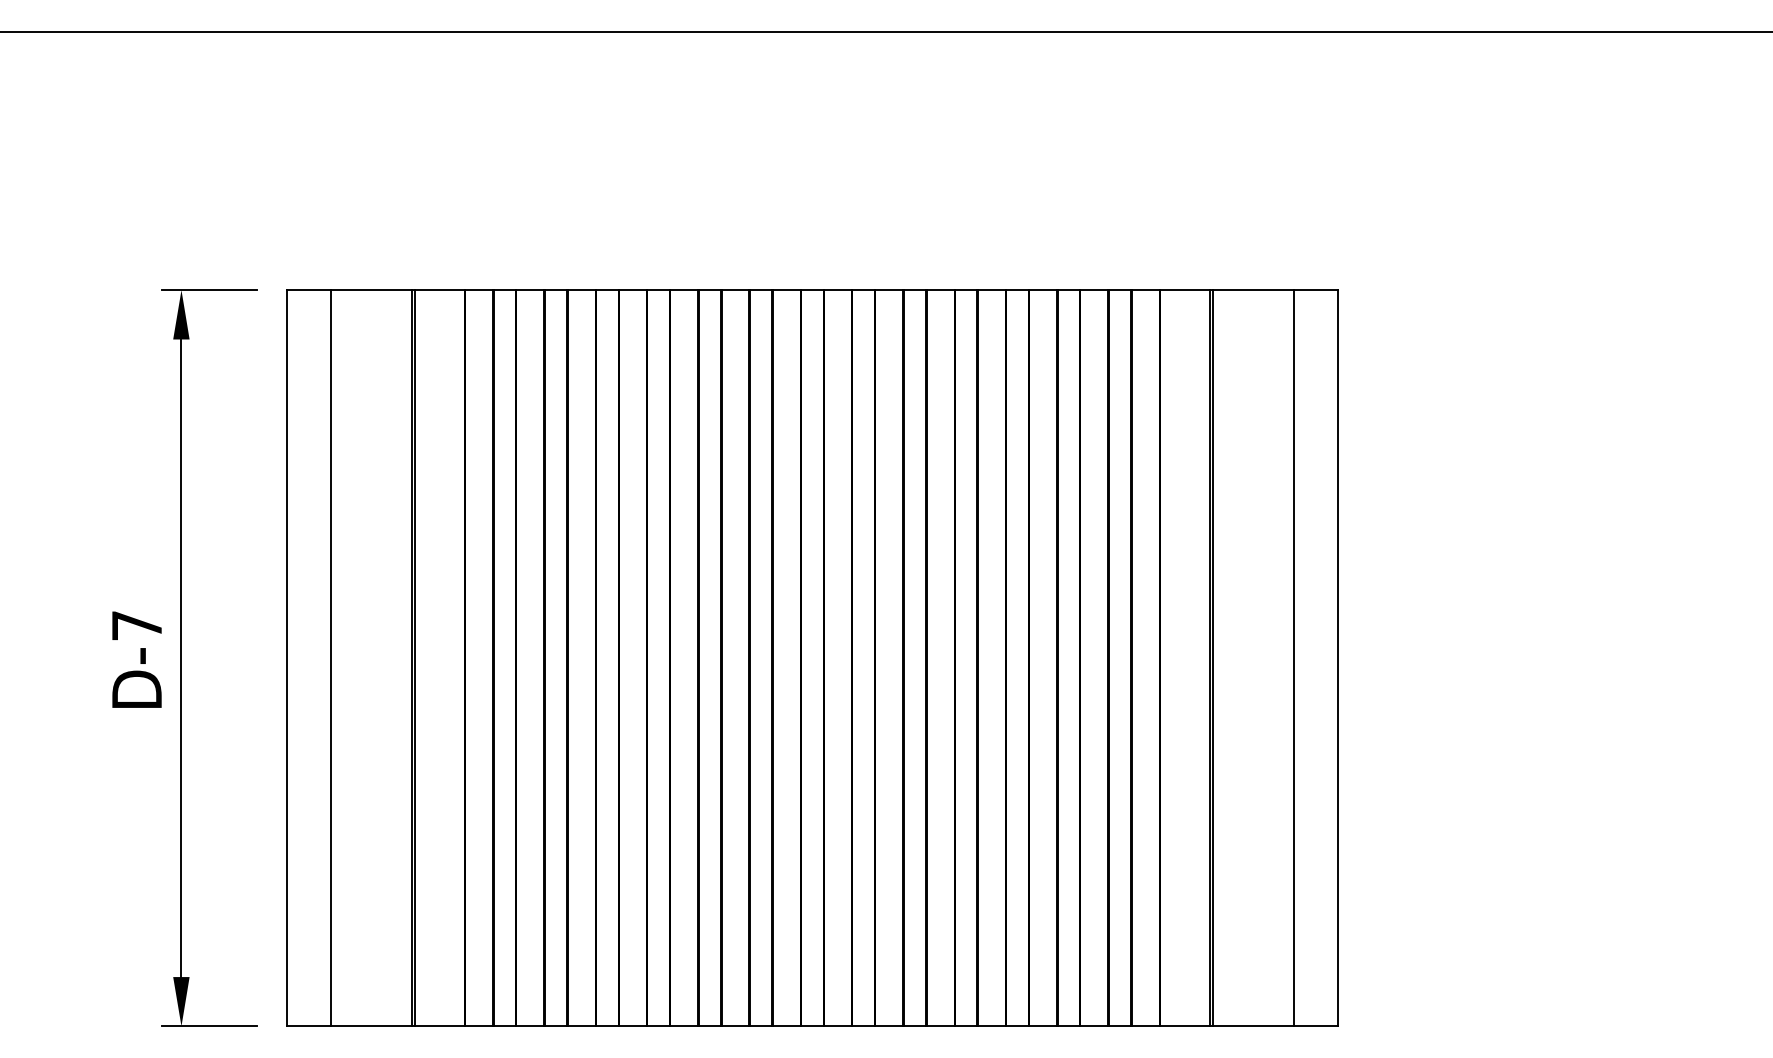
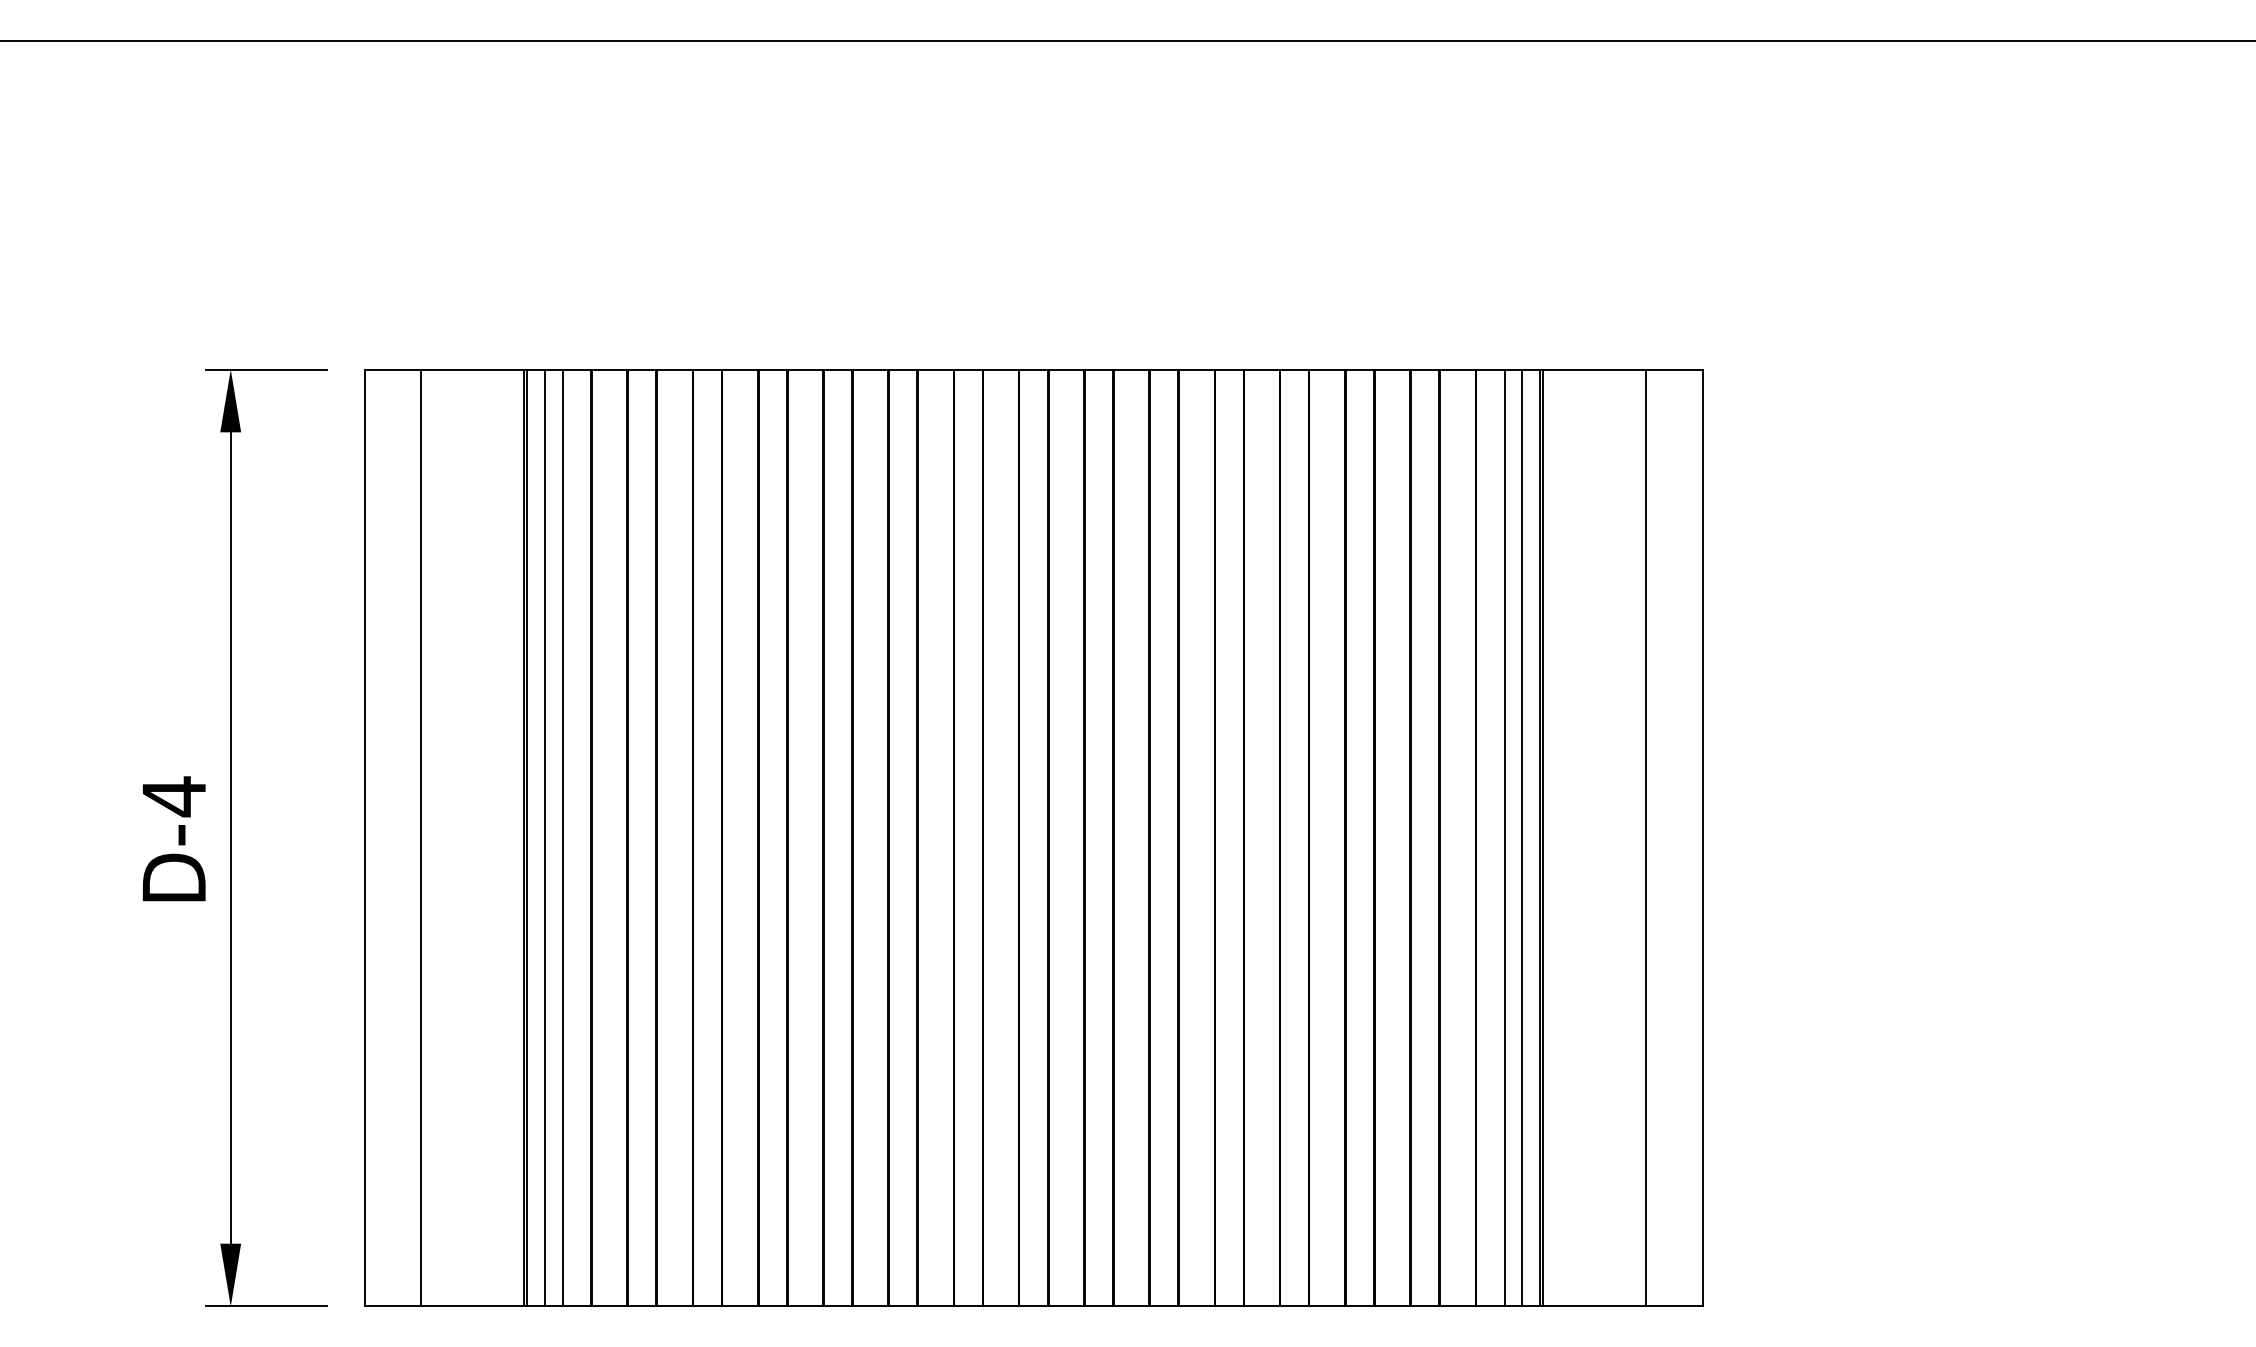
text: (136, 625) -> (173, 796), D-7 -> D-4
line: (428, 657) -> (545, 837), added
line: (442, 657) -> (562, 837), added
line: (1182, 657) -> (1504, 837), added
line: (1196, 657) -> (1522, 837), added

